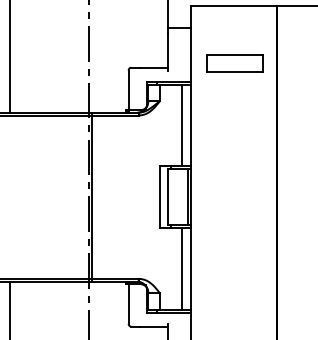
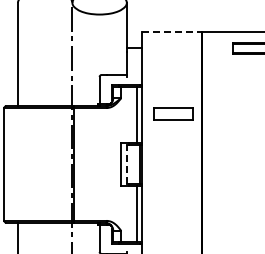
line: (234, 6) -> (172, 32), solid -> dashed
part: (235, 62) -> (173, 113), moved
line: (167, 195) -> (126, 163), solid -> dashed

